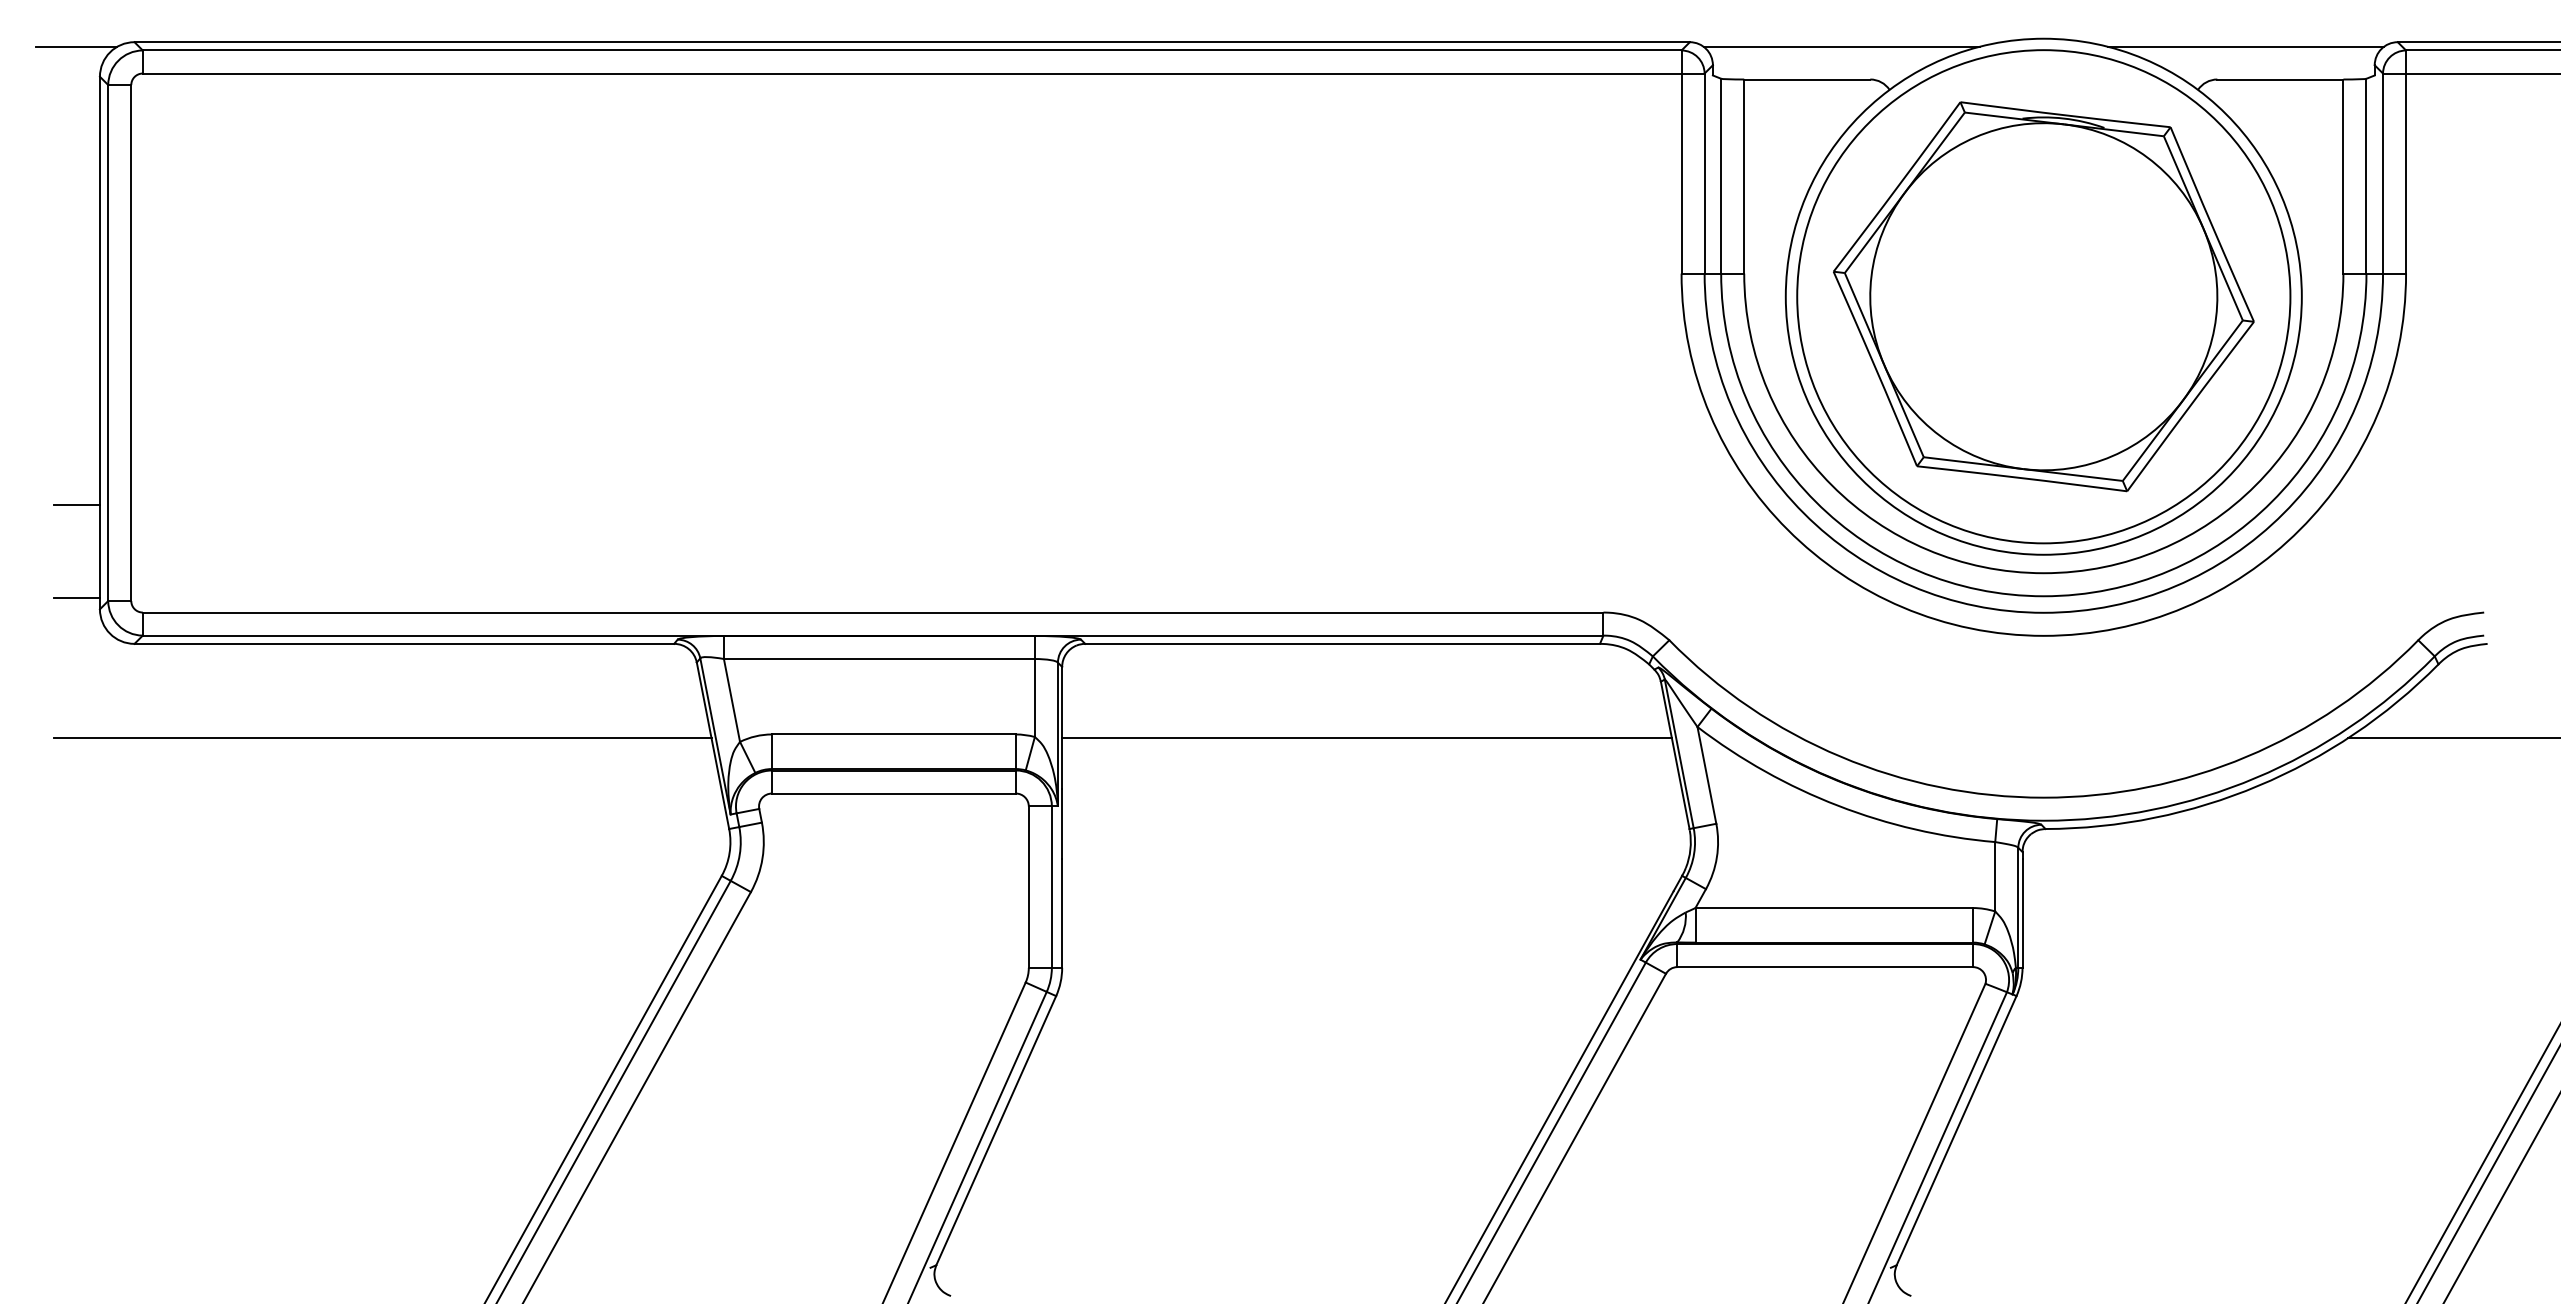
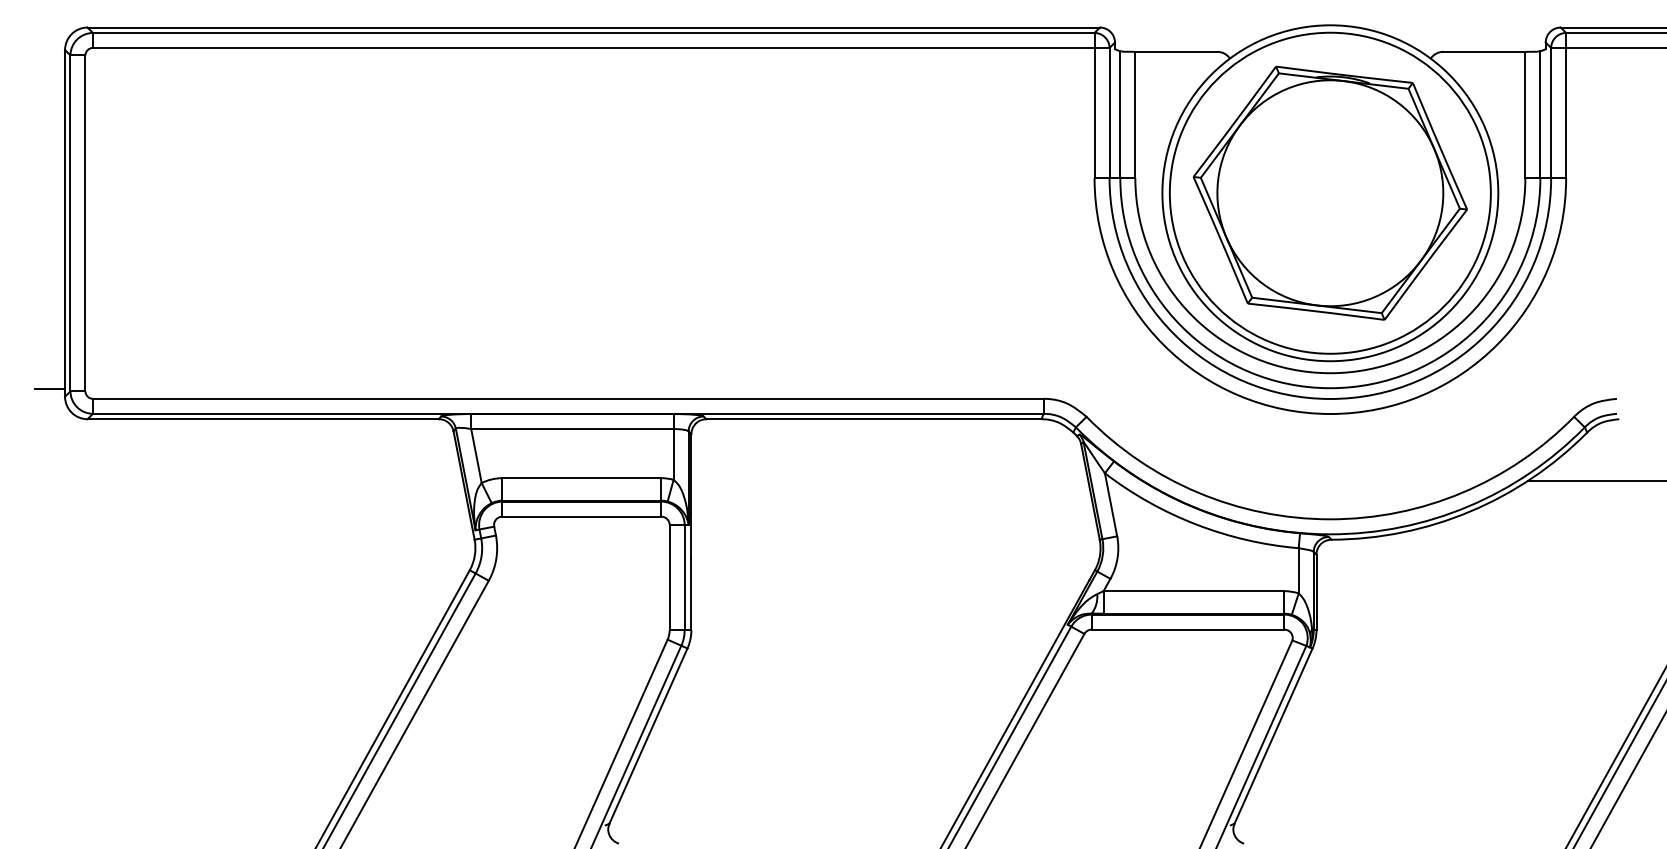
line: (76, 46) -> (49, 30), removed
line: (1841, 46) -> (1198, 30), removed
line: (2245, 46) -> (1461, 30), removed
line: (76, 504) -> (49, 328), removed
line: (381, 738) -> (248, 480), removed
line: (1366, 738) -> (889, 480), removed

